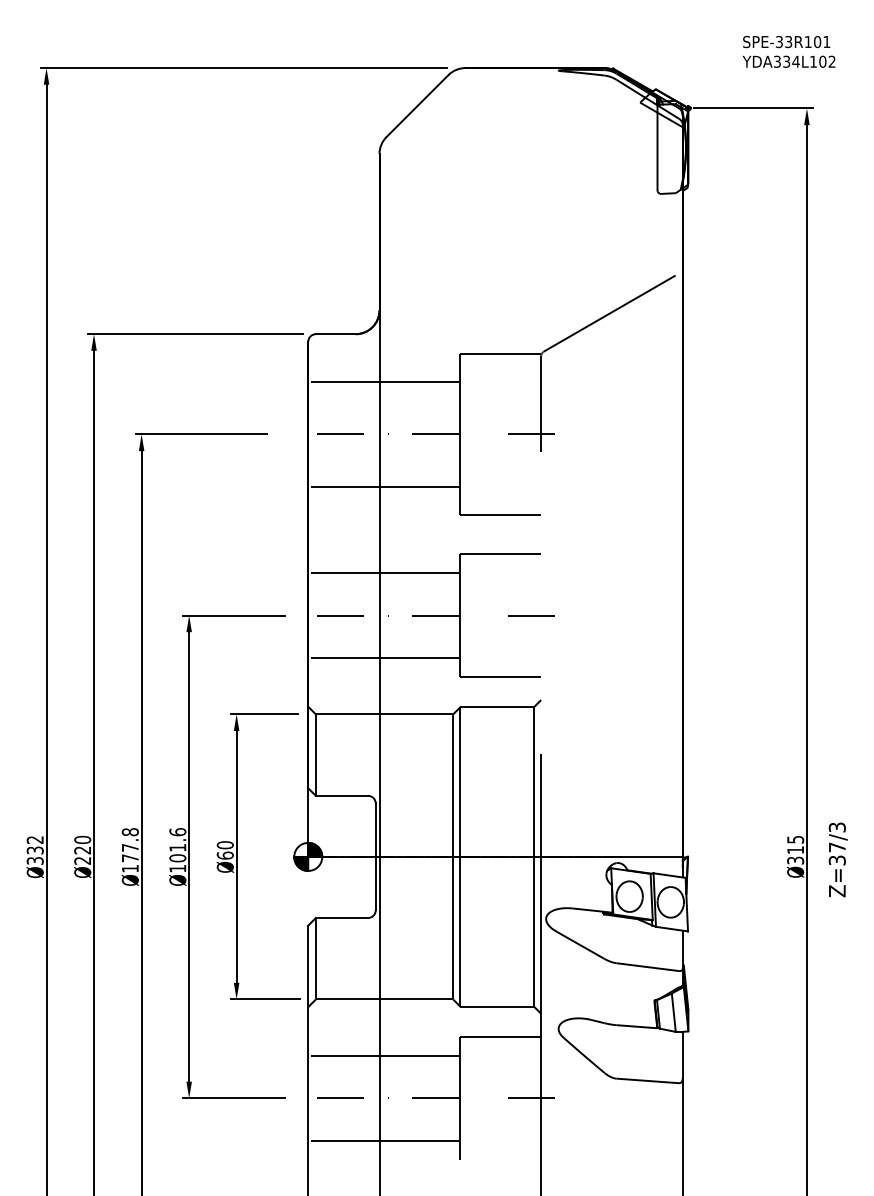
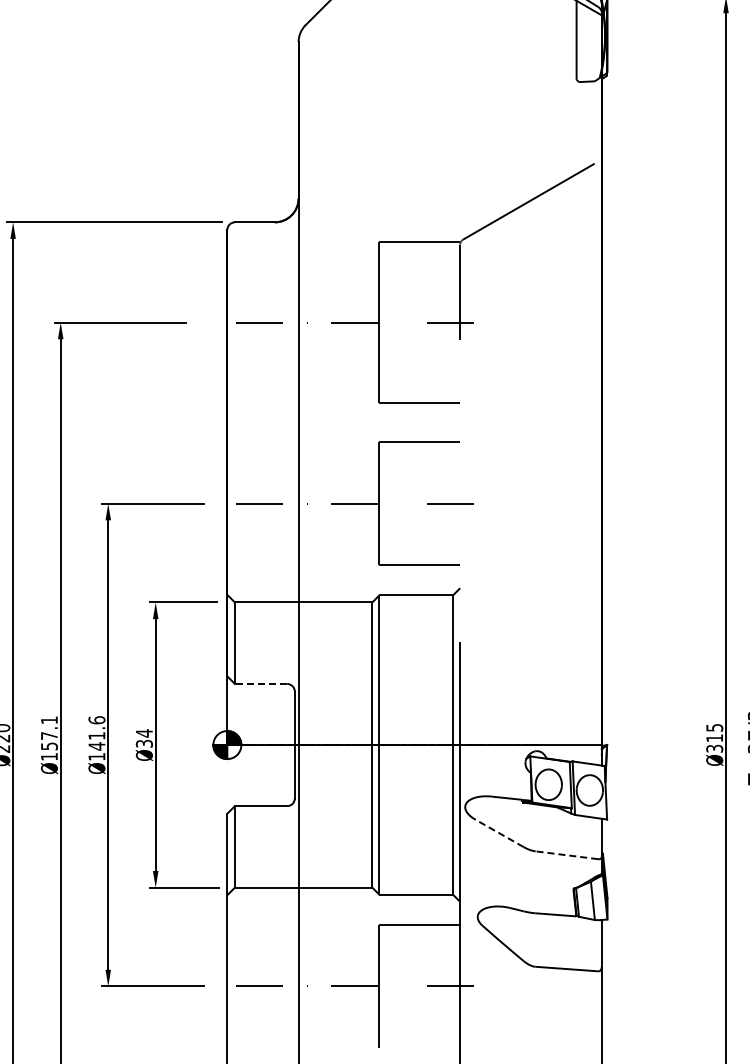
line: (385, 382) -> (304, 270), removed
line: (385, 486) -> (304, 374), removed
line: (385, 572) -> (304, 460), removed
line: (385, 658) -> (304, 546), removed
line: (341, 795) -> (260, 683), solid -> dashed
text: (129, 845) -> (48, 733), Ø177.8 -> Ø157.1
text: (224, 850) -> (143, 738), Ø60 -> Ø34
text: (177, 858) -> (96, 746), Ø101.6 -> Ø141.6
line: (580, 945) -> (499, 833), solid -> dashed
line: (647, 967) -> (566, 855), solid -> dashed
line: (385, 1055) -> (304, 943), removed
line: (385, 1141) -> (304, 1029), removed

